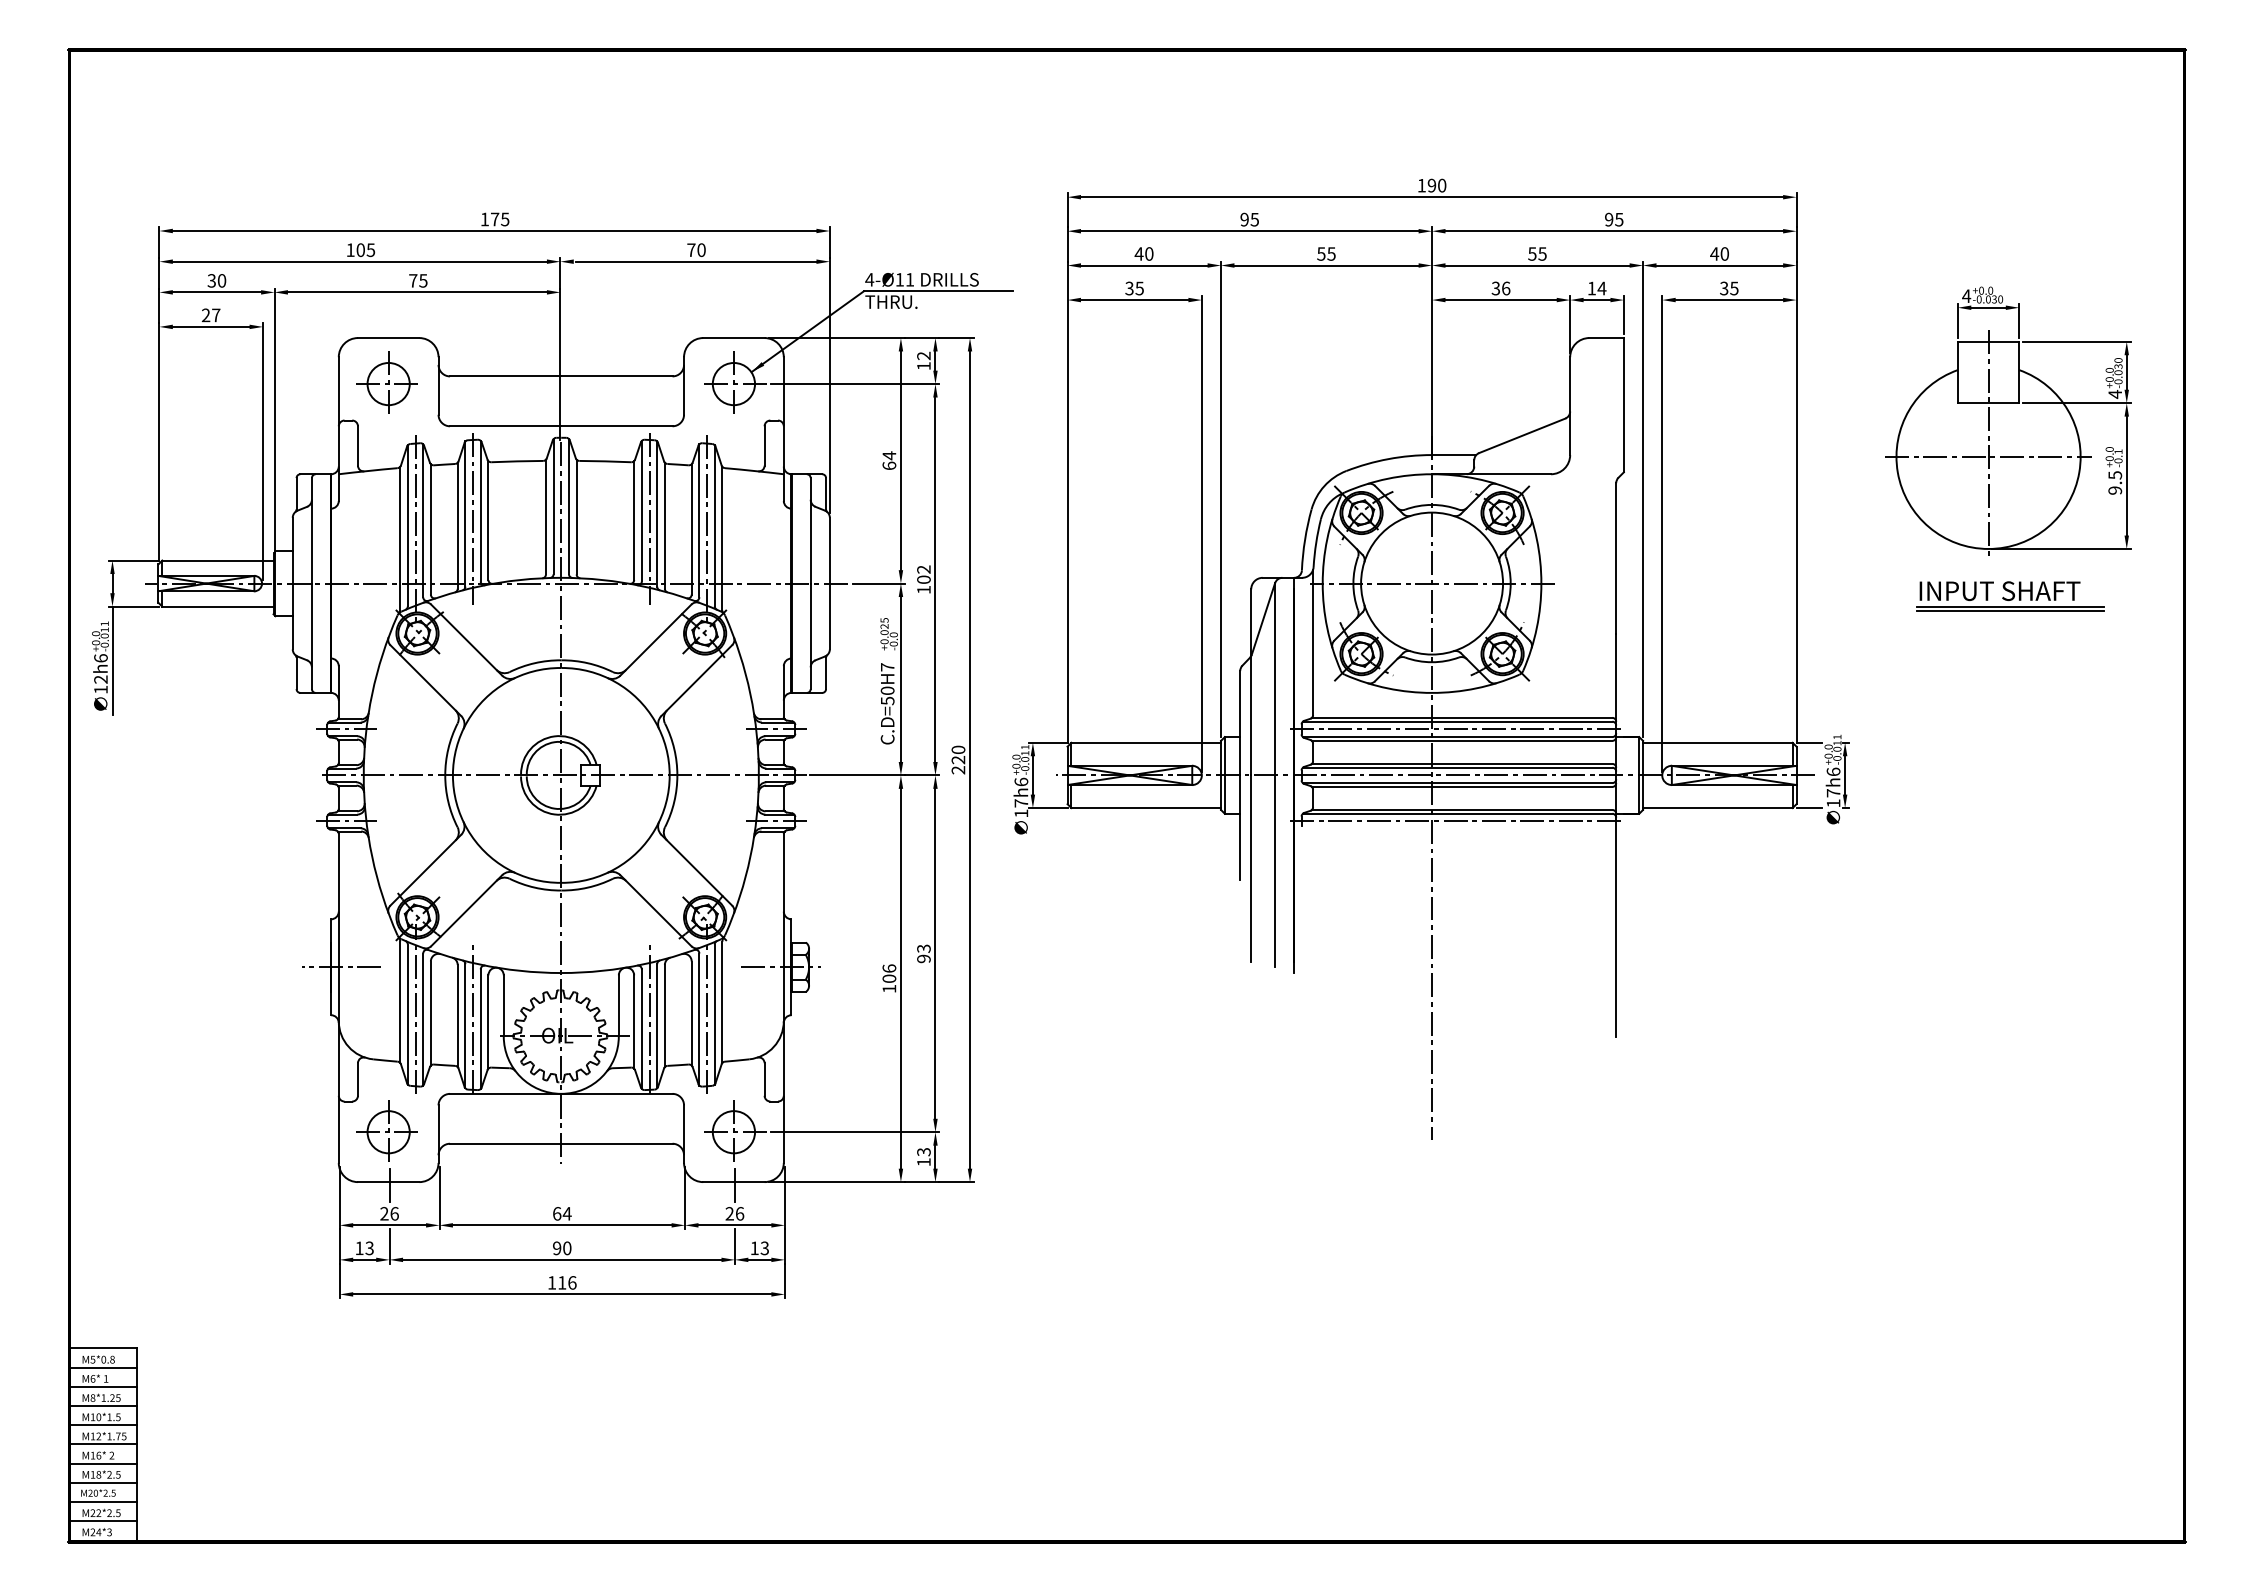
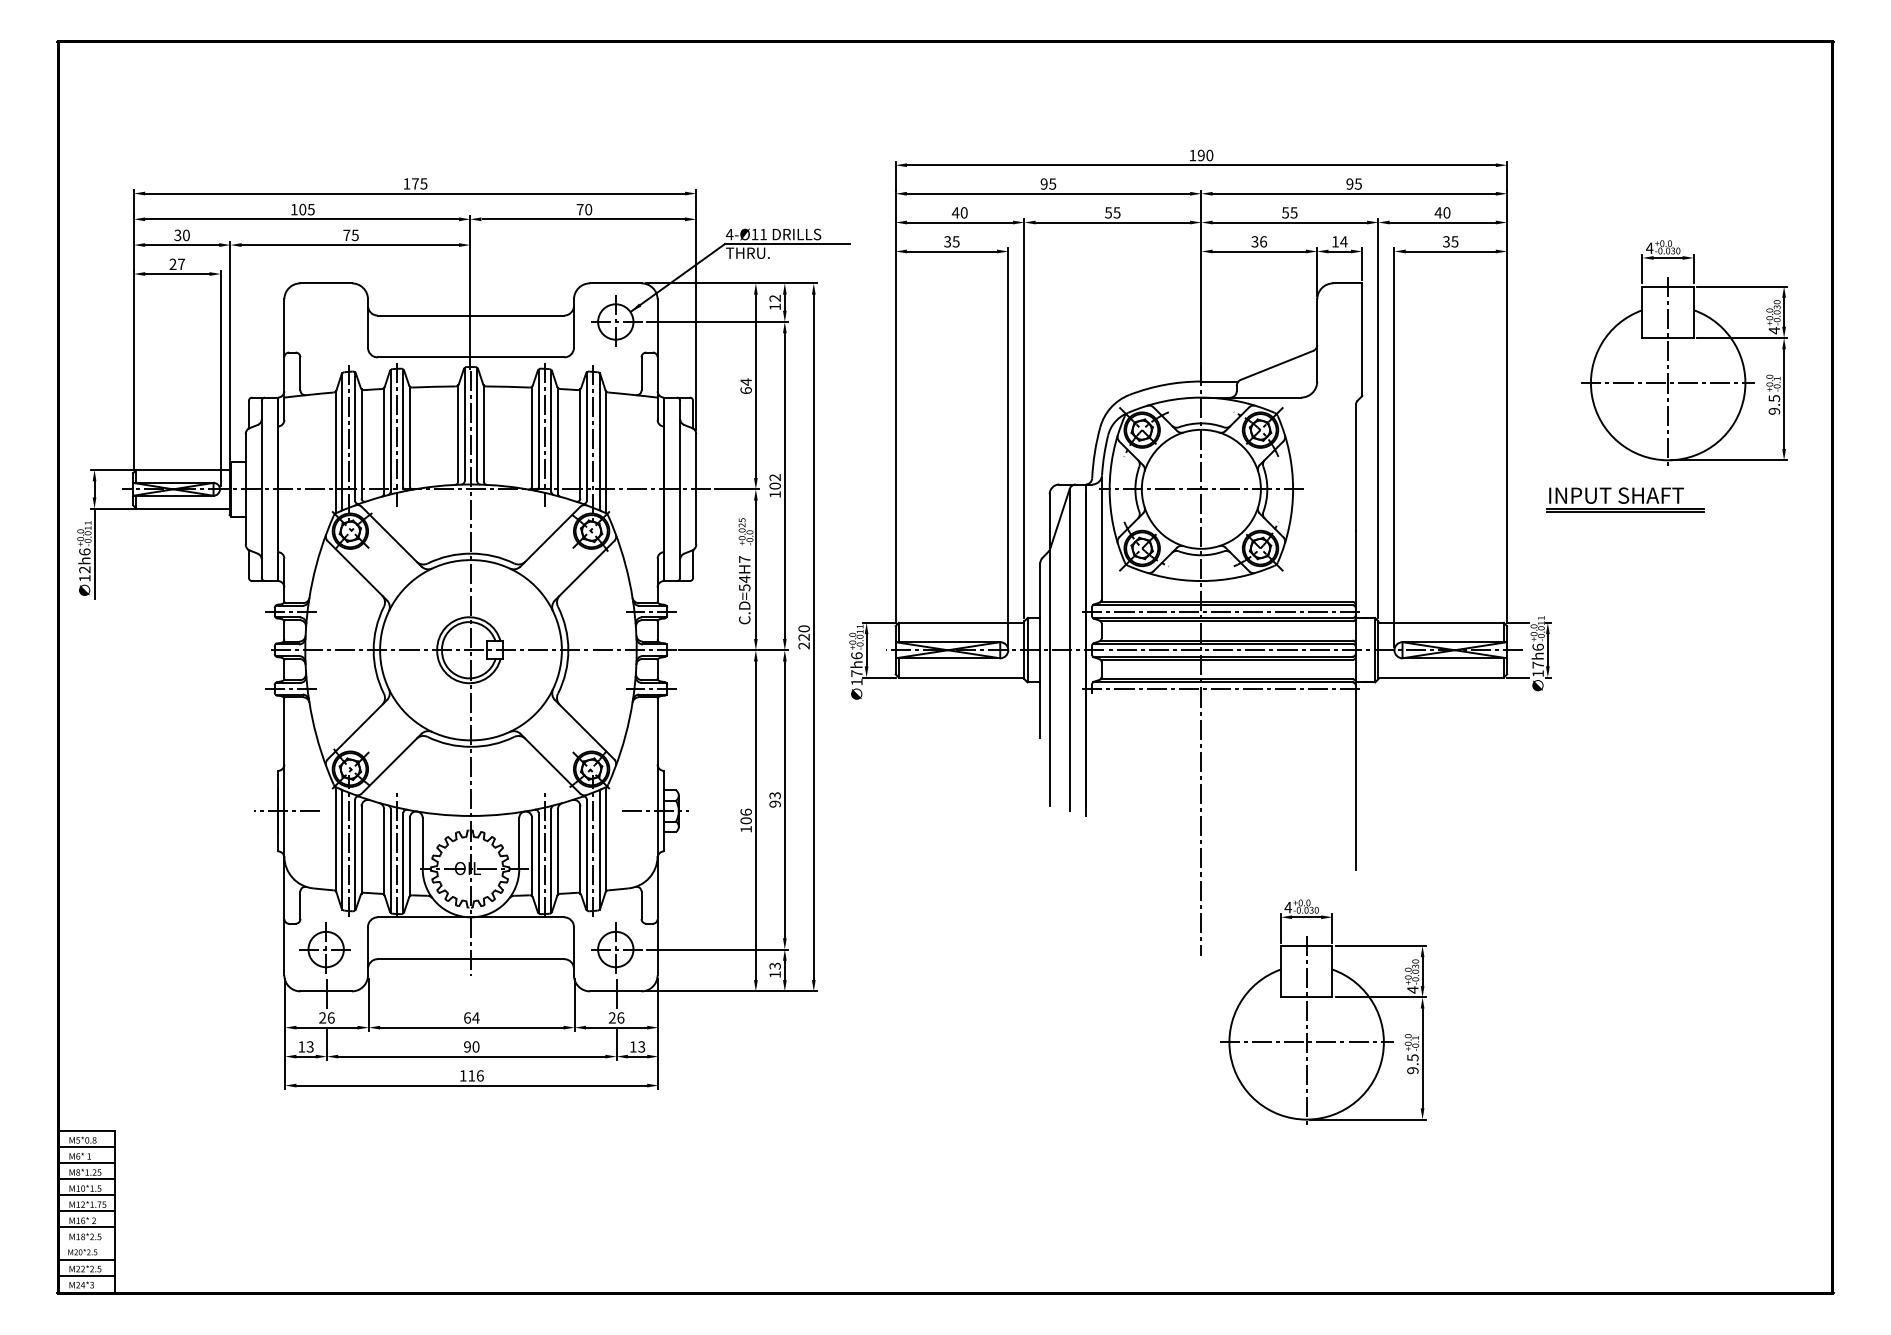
part: (386, 382) -> (324, 320), removed
part: (2010, 596) -> (1625, 500), moved
text: (887, 690) -> (744, 579), C.D=50H7 -> C.D=54H7
part: (1577, 1206) -> (1323, 1011), added
line: (103, 1482) -> (86, 1243), removed

